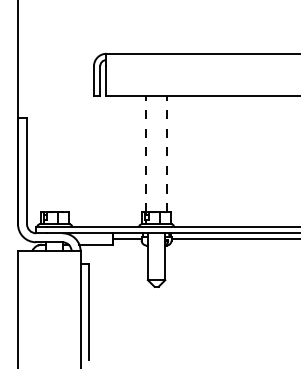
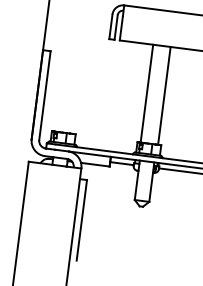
line: (146, 153) -> (147, 93), dashed -> solid
line: (167, 153) -> (164, 95), dashed -> solid

